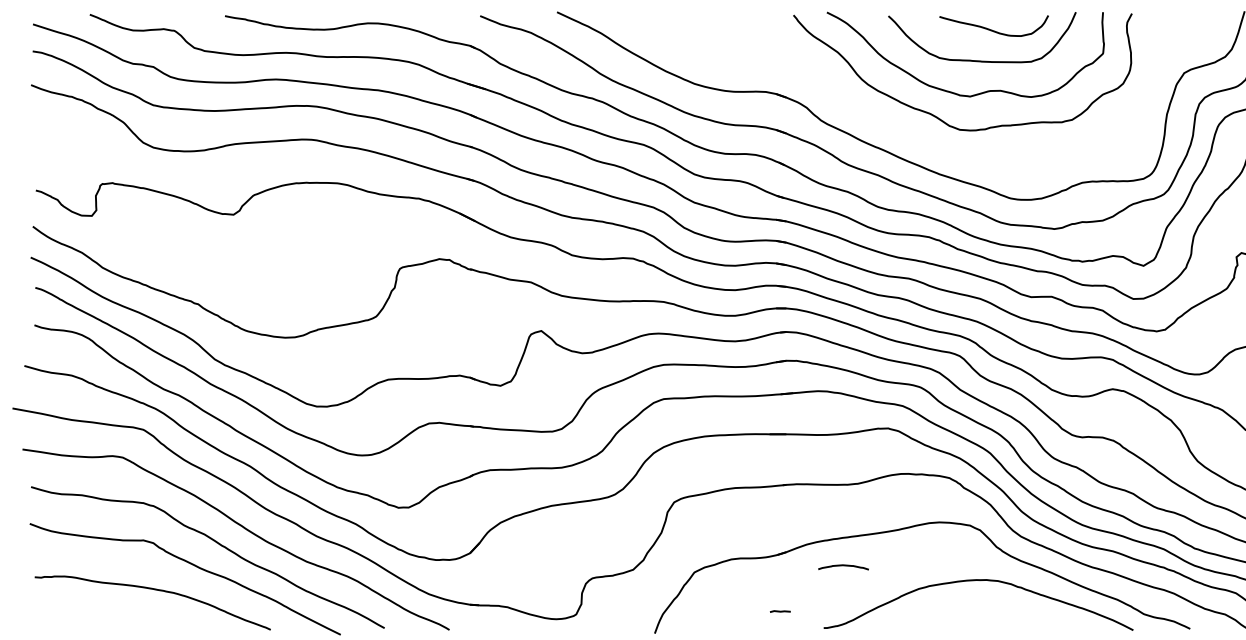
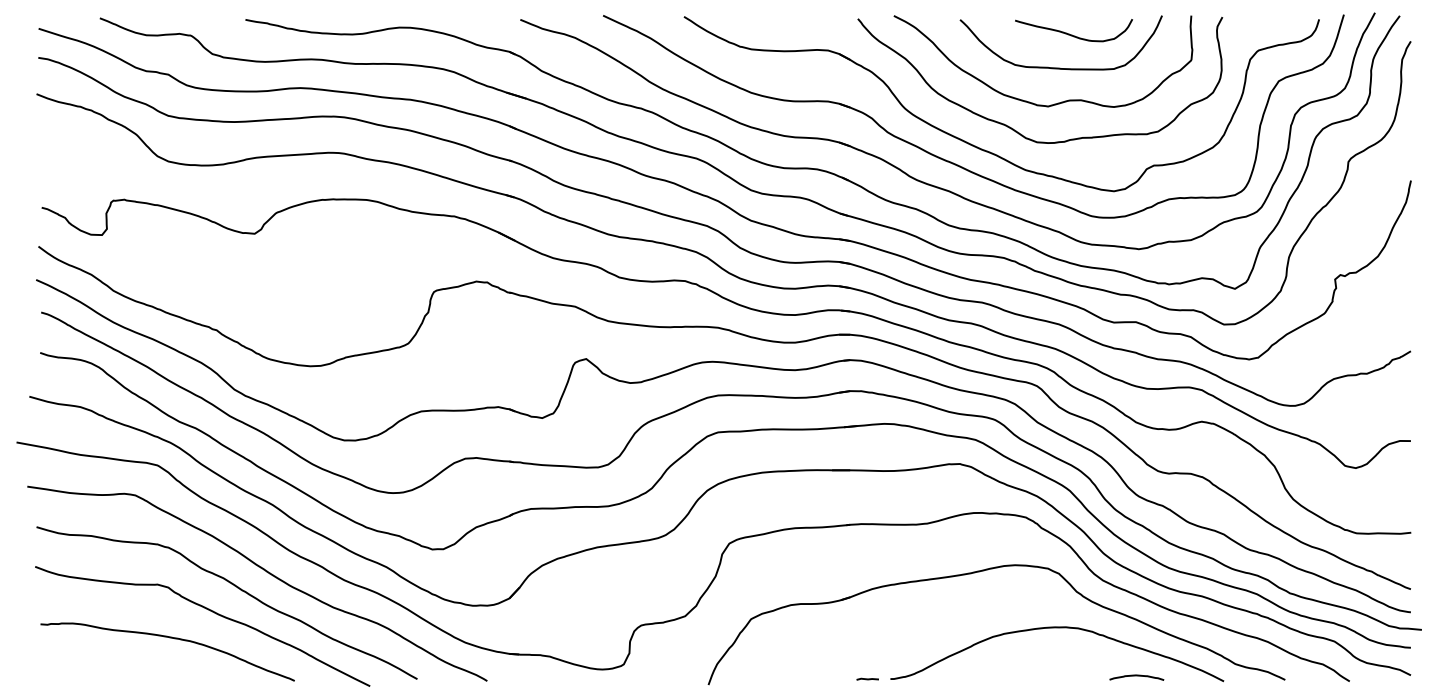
part: (909, 135) -> (982, 148), added
curve: (843, 566) -> (1136, 676), moved
line: (780, 610) -> (867, 678), moved

